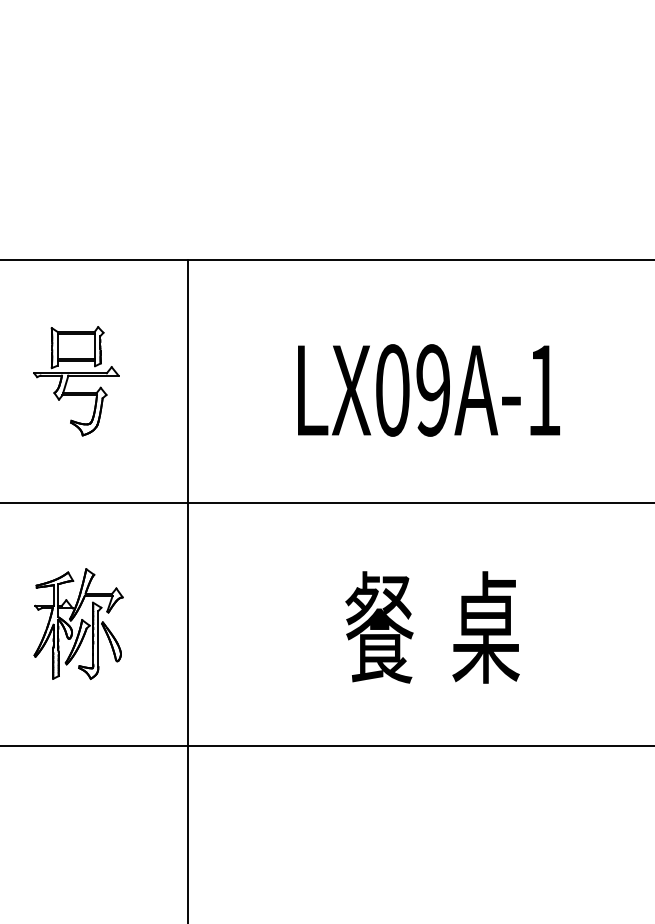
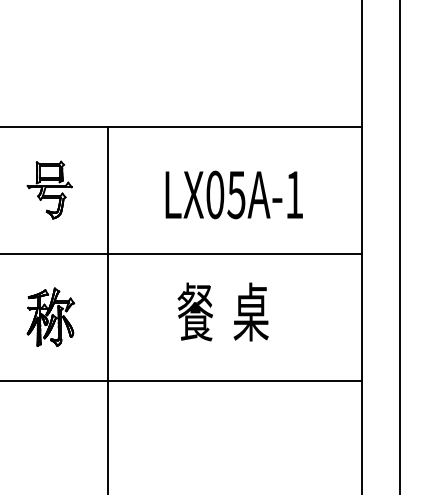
text: (433, 389) -> (236, 194), LX09A-1 -> LX05A-1
text: (431, 626) -> (222, 311), moved

